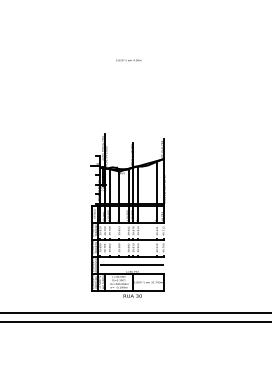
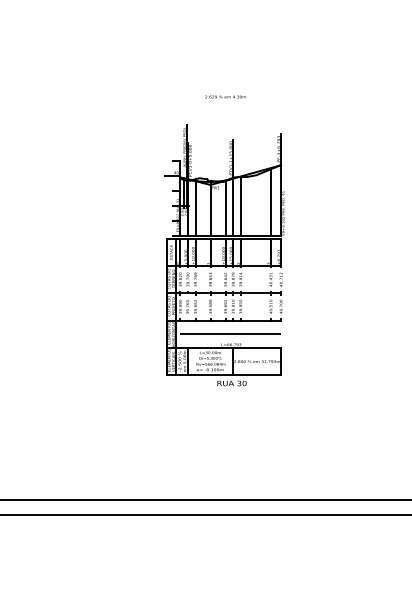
part: (127, 215) -> (223, 255), moved

